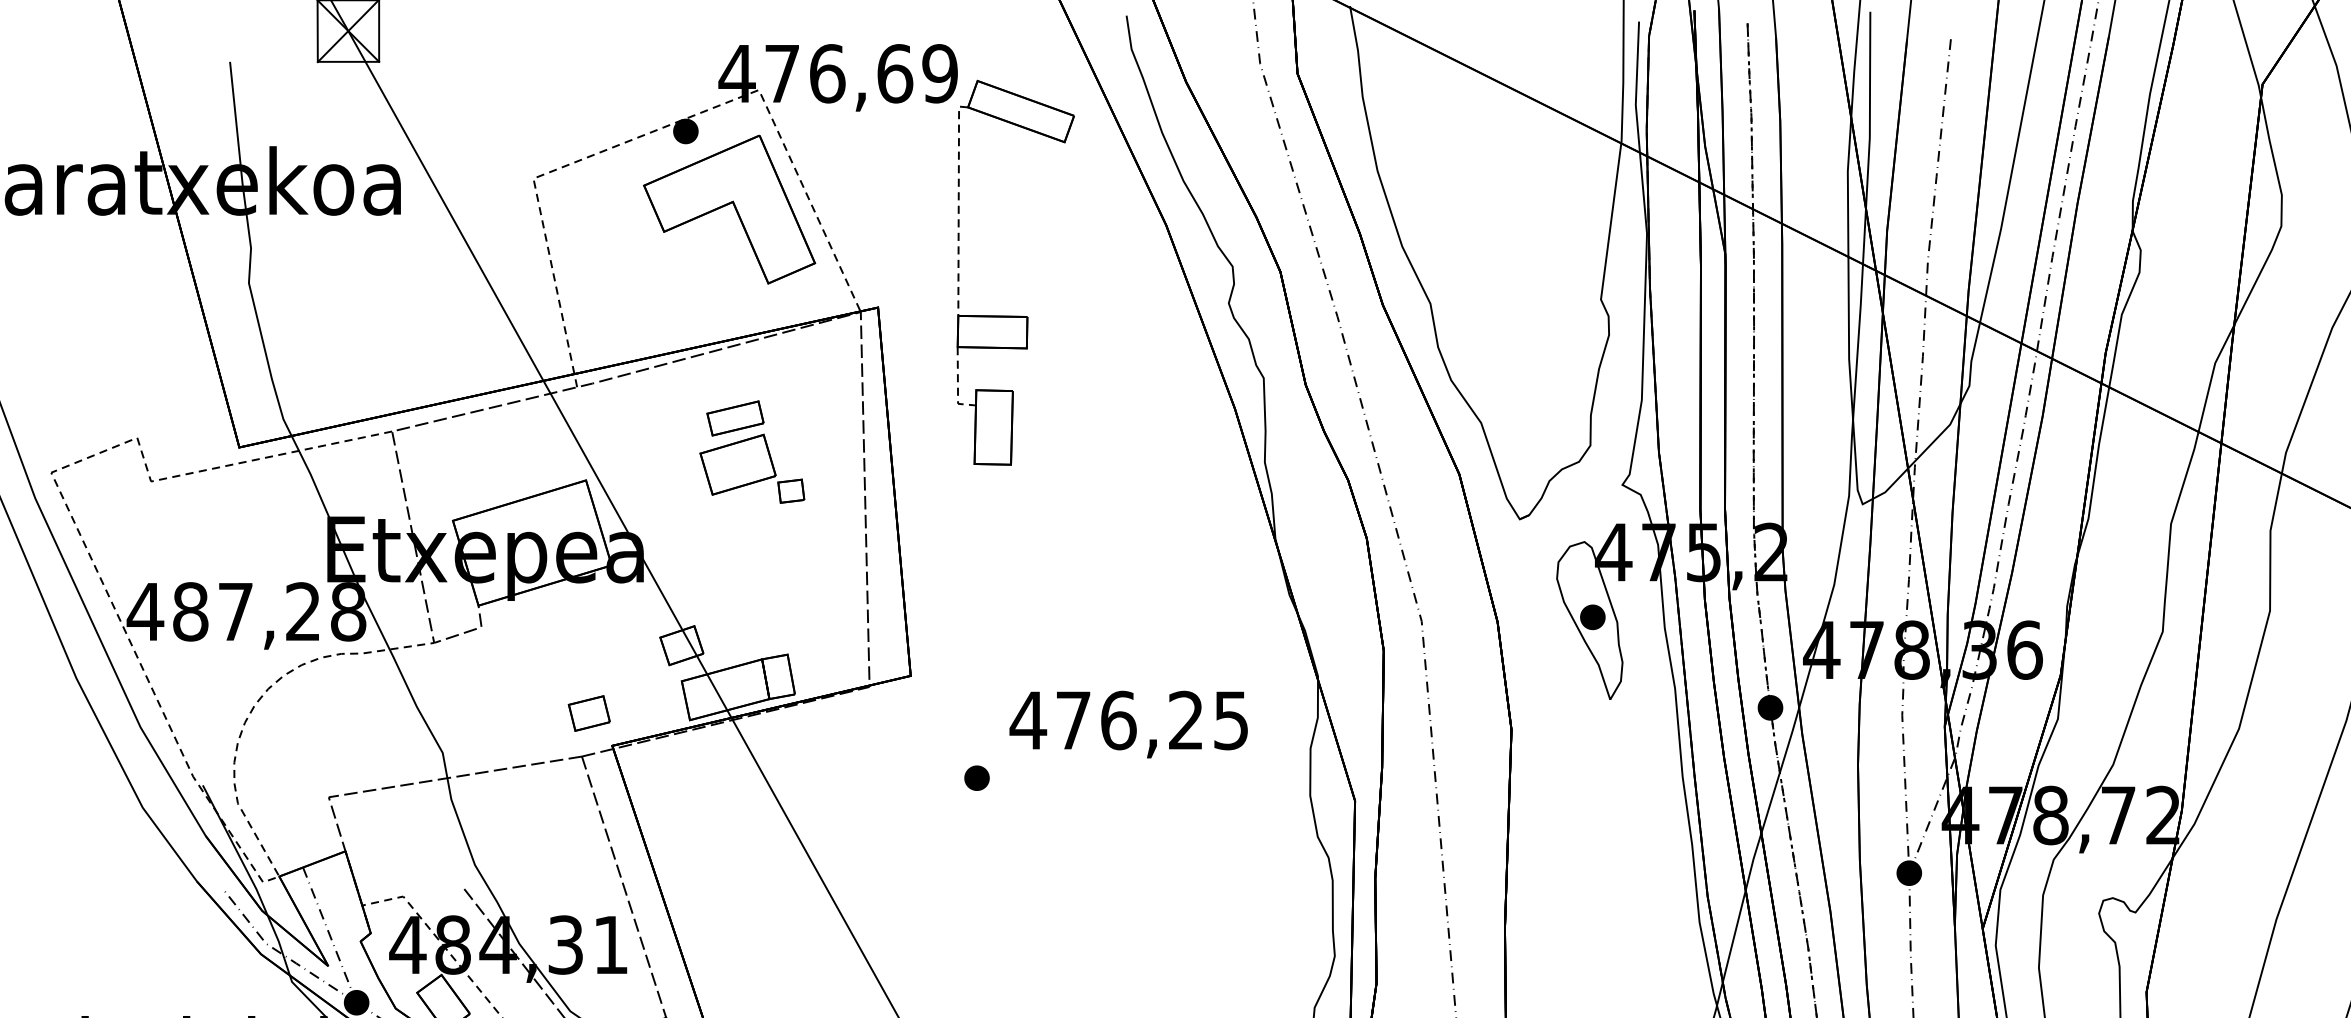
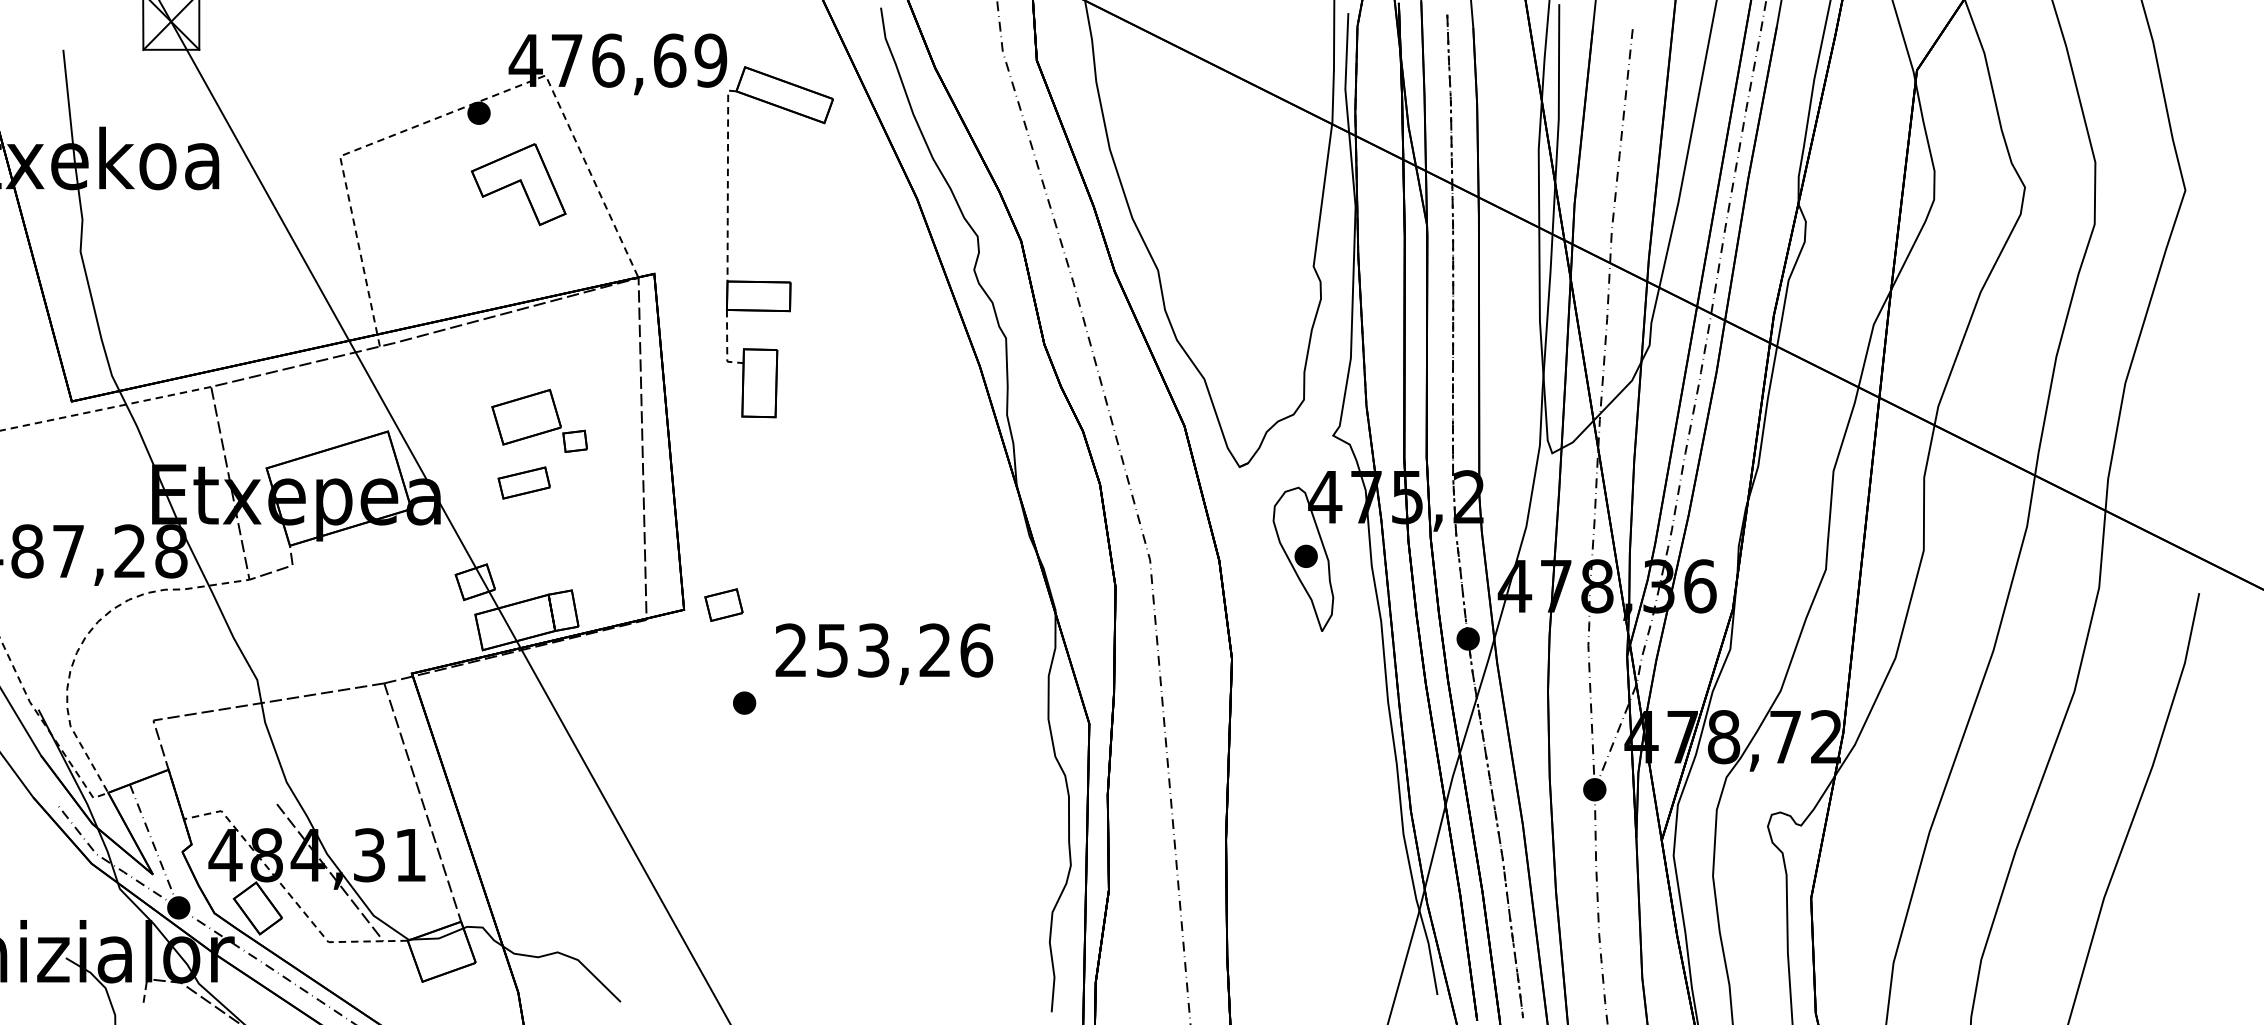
part: (729, 209) -> (518, 184), size x0.6
part: (734, 417) -> (523, 482), moved
part: (588, 712) -> (723, 604), moved
text: (1129, 720) -> (883, 650), 476,25 -> 253,26

